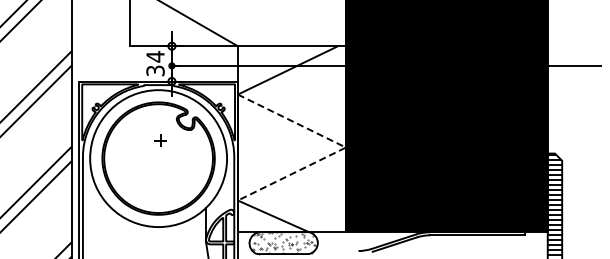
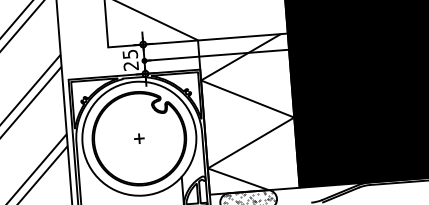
text: (155, 63) -> (130, 59), 34 -> 25
part: (160, 140) -> (139, 138), moved
line: (345, 147) -> (293, 117), dashed -> solid

